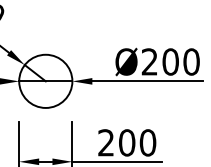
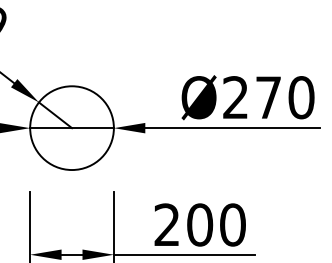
text: (170, 61) -> (268, 96), Ø200 -> Ø270

